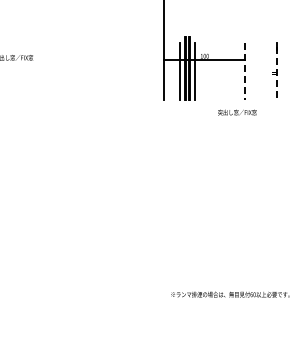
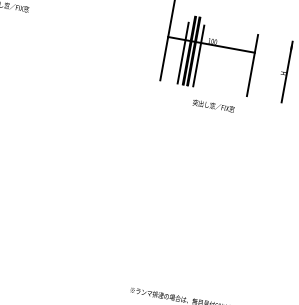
line: (244, 71) -> (252, 65), dashed -> solid
line: (277, 74) -> (286, 75), dashed -> solid
text: (237, 112) -> (213, 106), moved

